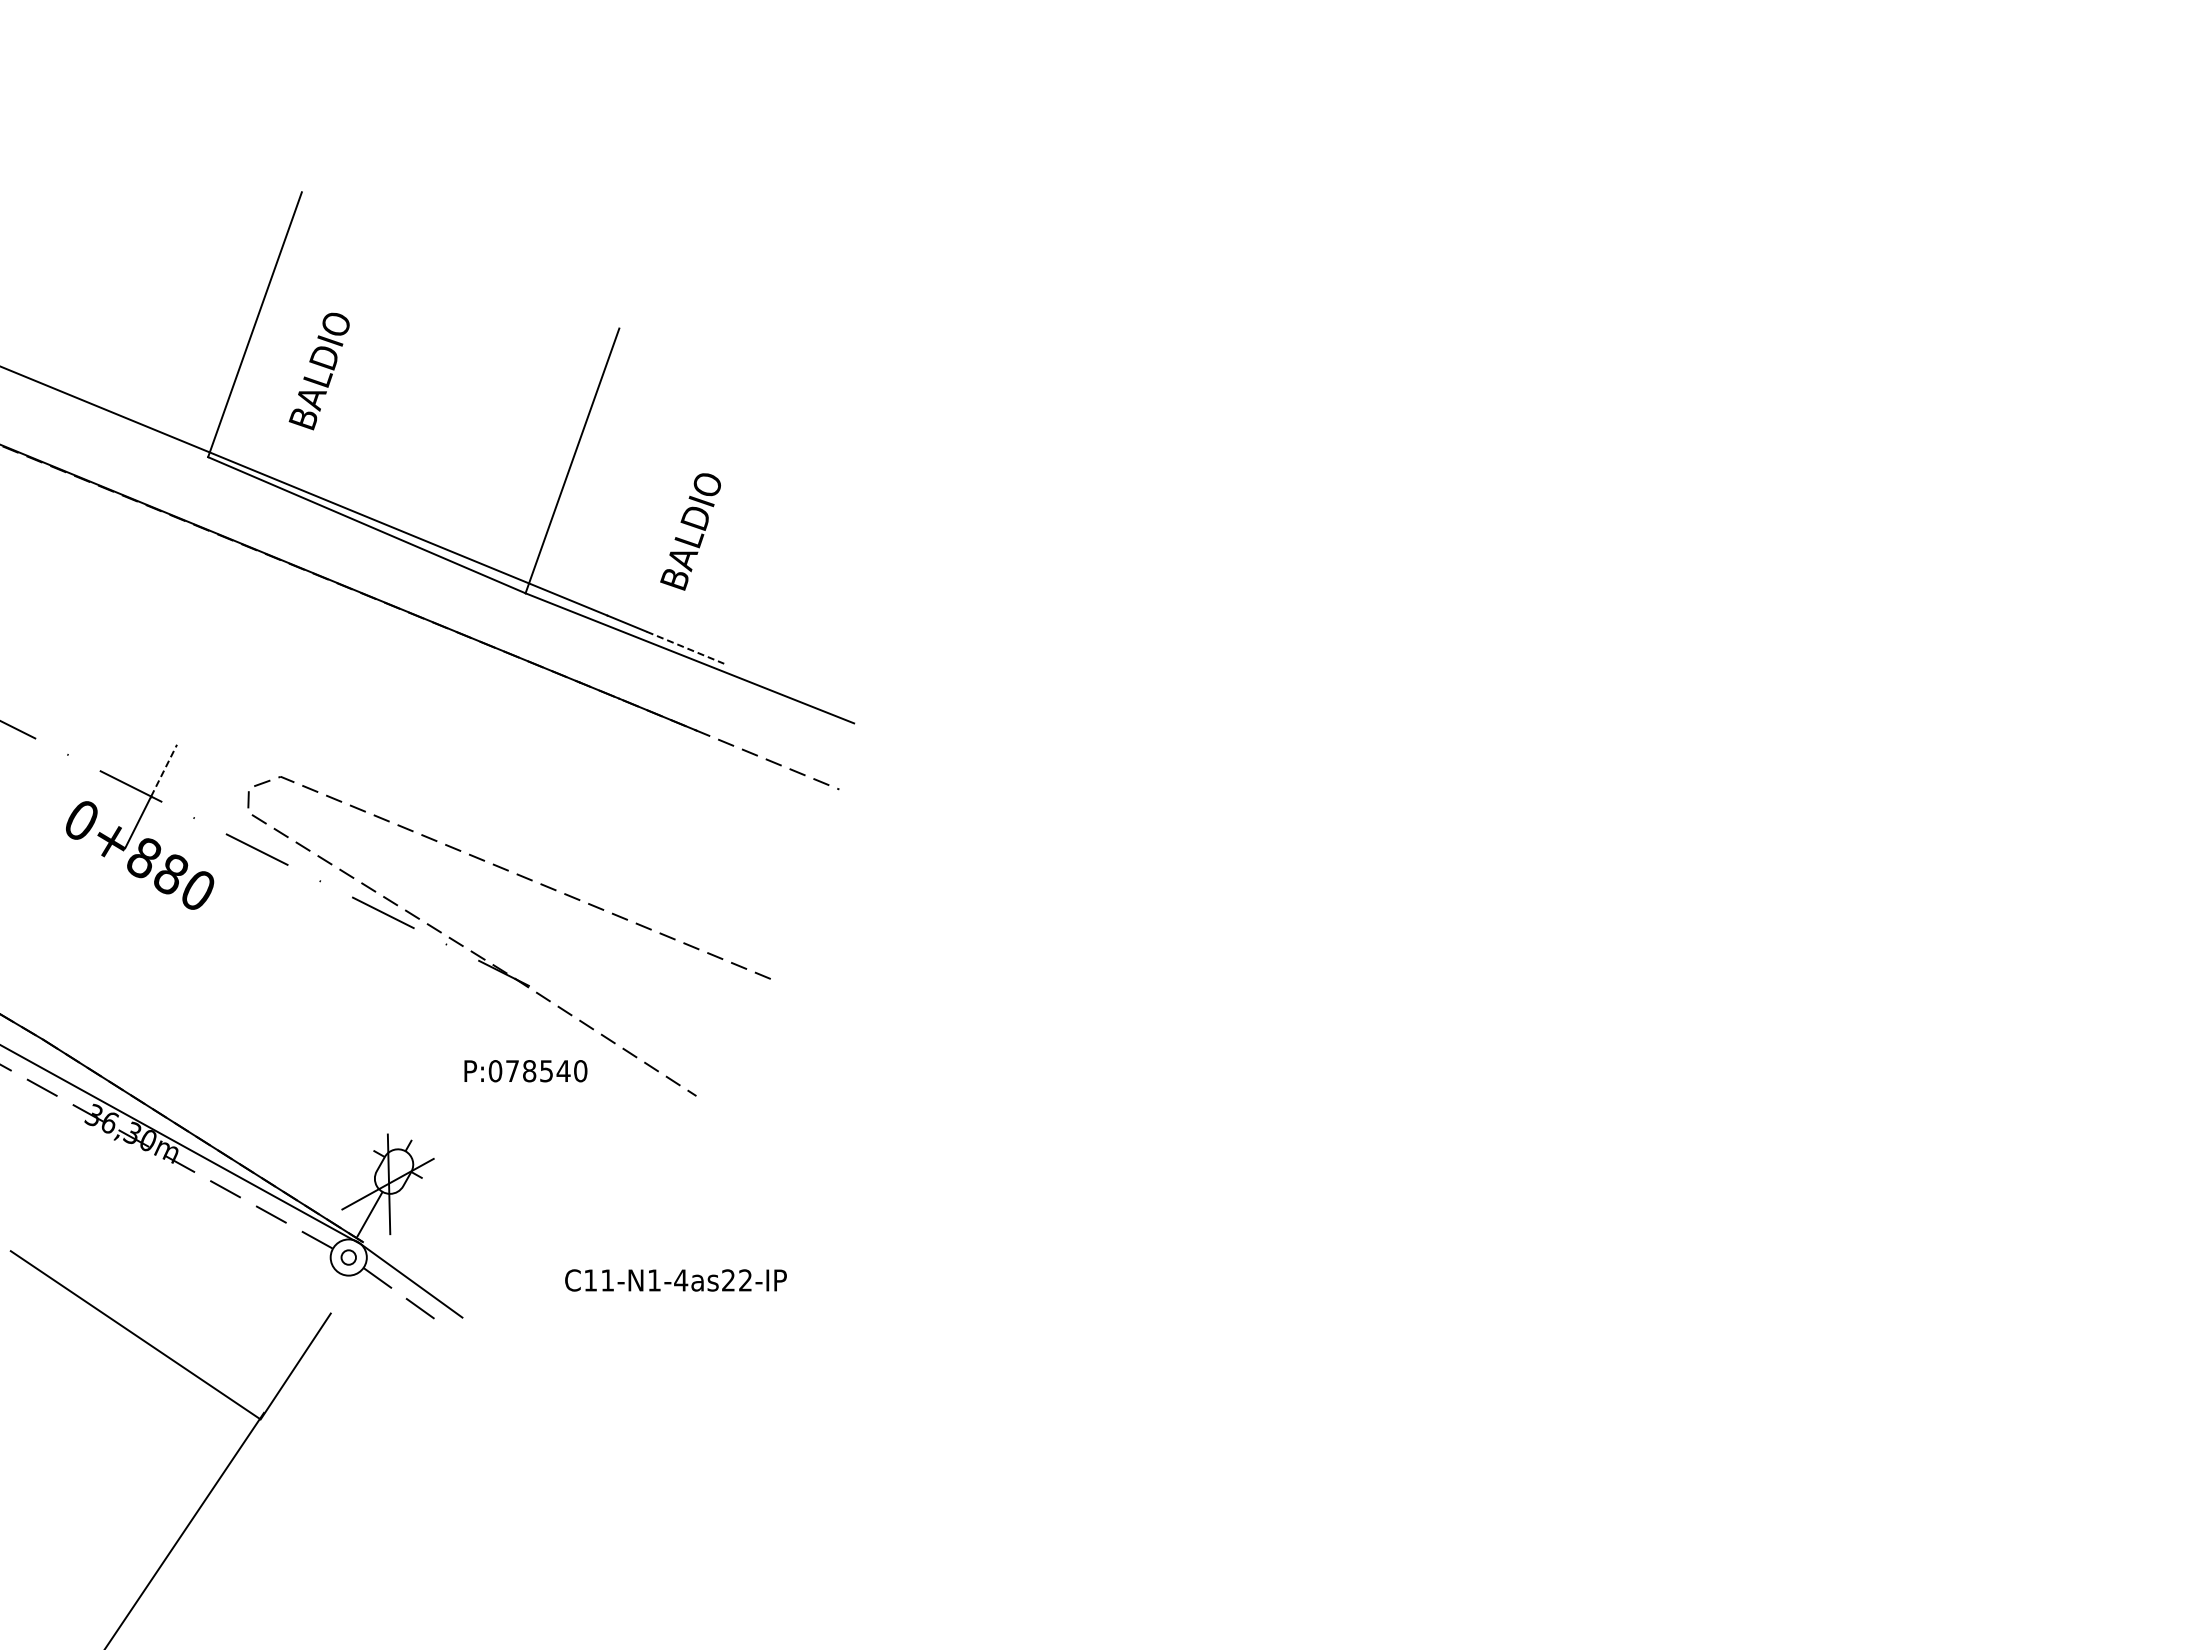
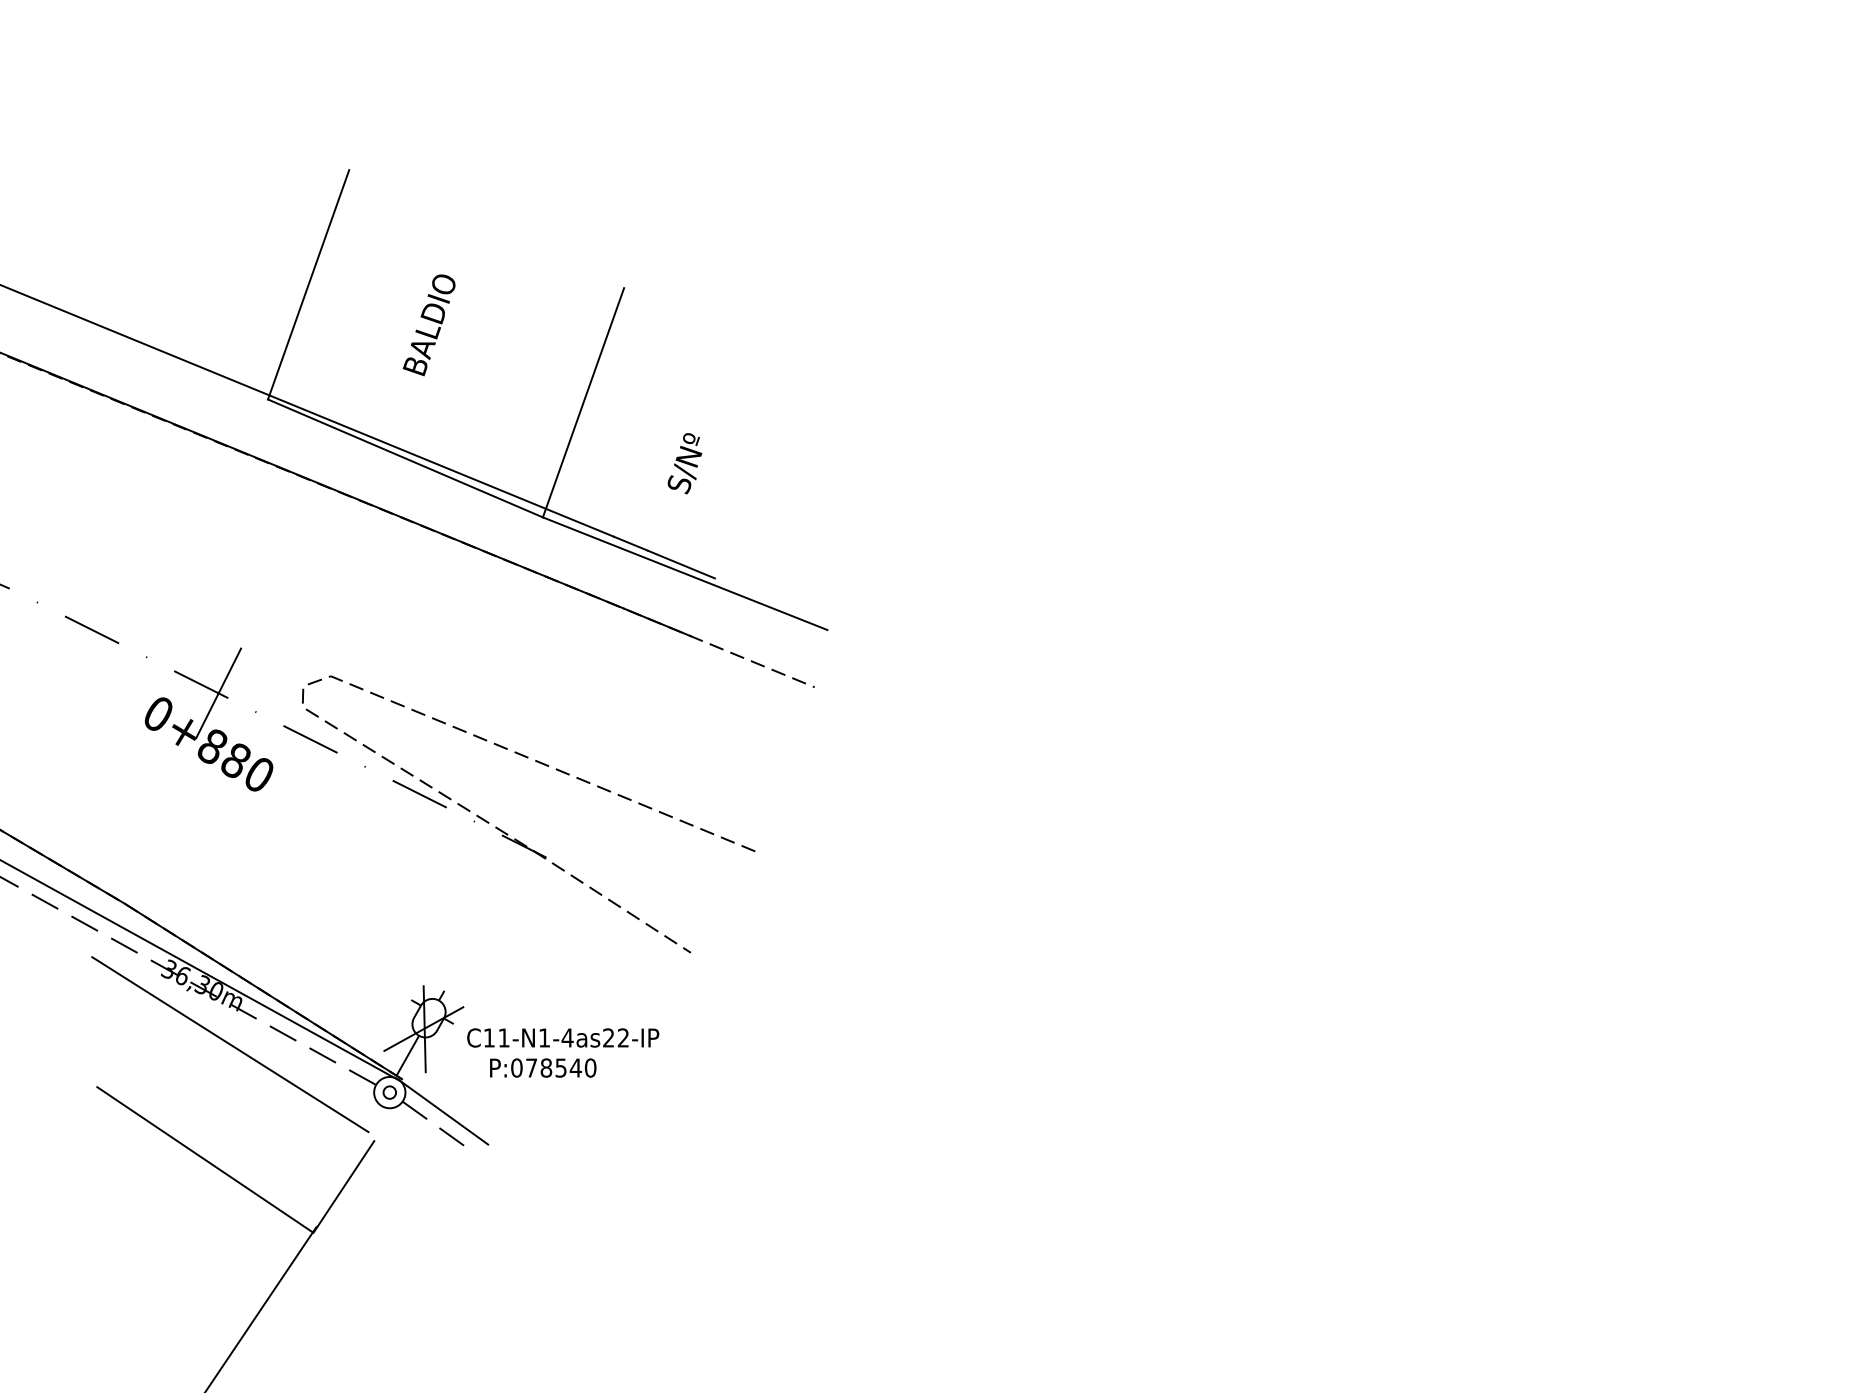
text: (318, 371) -> (428, 325), moved
text: (690, 531) -> (685, 463), BALDIO -> S/Nº
line: (685, 647) -> (681, 564), dashed -> solid
line: (164, 770) -> (230, 670), dashed -> solid
text: (525, 1071) -> (542, 1068), moved
line: (164, 1202) -> (230, 1044), added
text: (675, 1280) -> (562, 1038), moved

